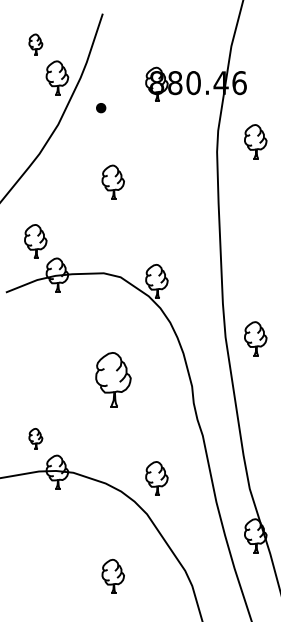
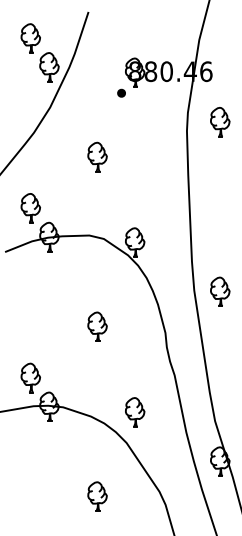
part: (35, 44) -> (30, 38), size x1.67
part: (101, 108) -> (121, 93), moved
part: (112, 378) -> (96, 326), size x0.62
part: (35, 438) -> (30, 377), size x1.67

